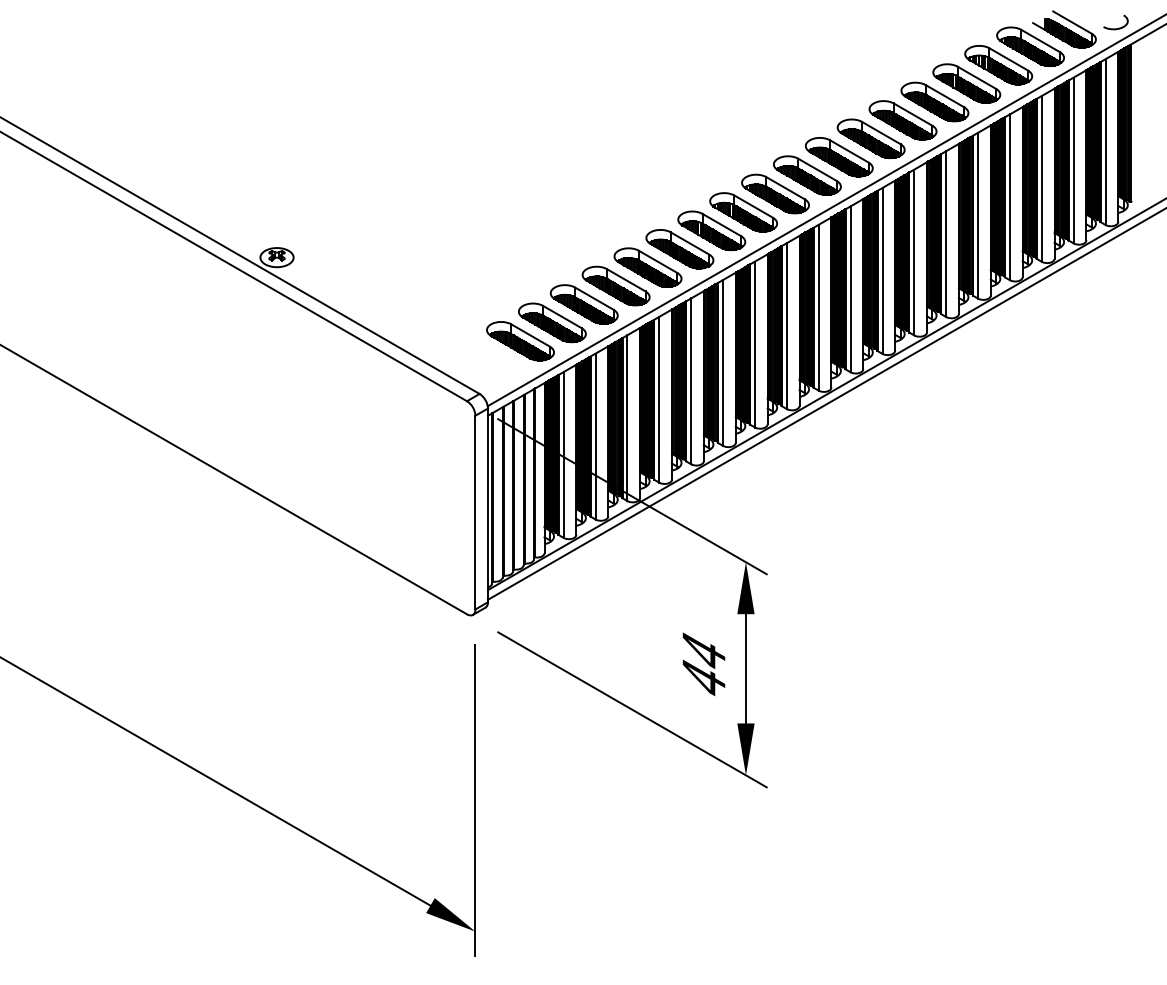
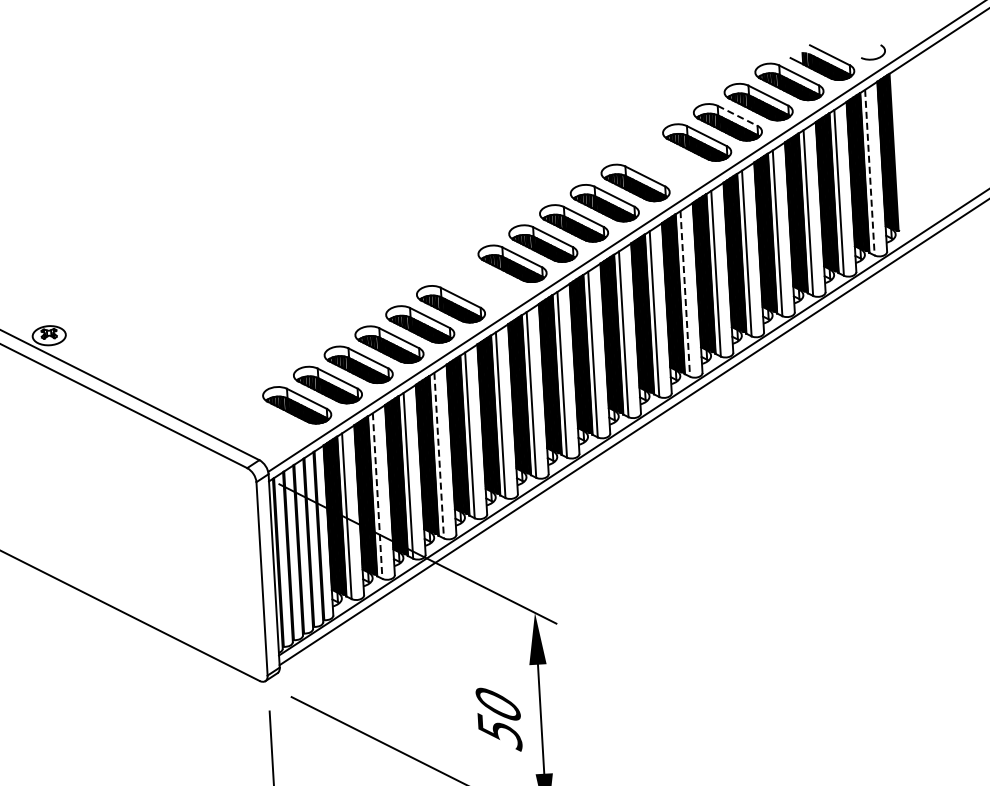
line: (977, 78) -> (738, 116), solid -> dashed
part: (902, 120) -> (665, 162), removed
line: (1105, 142) -> (869, 173), solid -> dashed
part: (711, 230) -> (481, 283), removed
line: (914, 252) -> (685, 293), solid -> dashed
line: (659, 399) -> (439, 455), solid -> dashed
line: (595, 436) -> (377, 495), solid -> dashed
text: (703, 666) -> (498, 719), 44 -> 50

